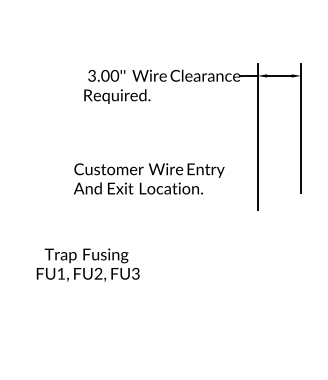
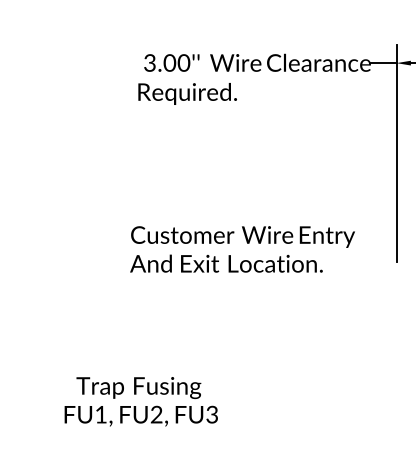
text: (149, 178) -> (243, 248), moved
text: (87, 264) -> (140, 400), moved

